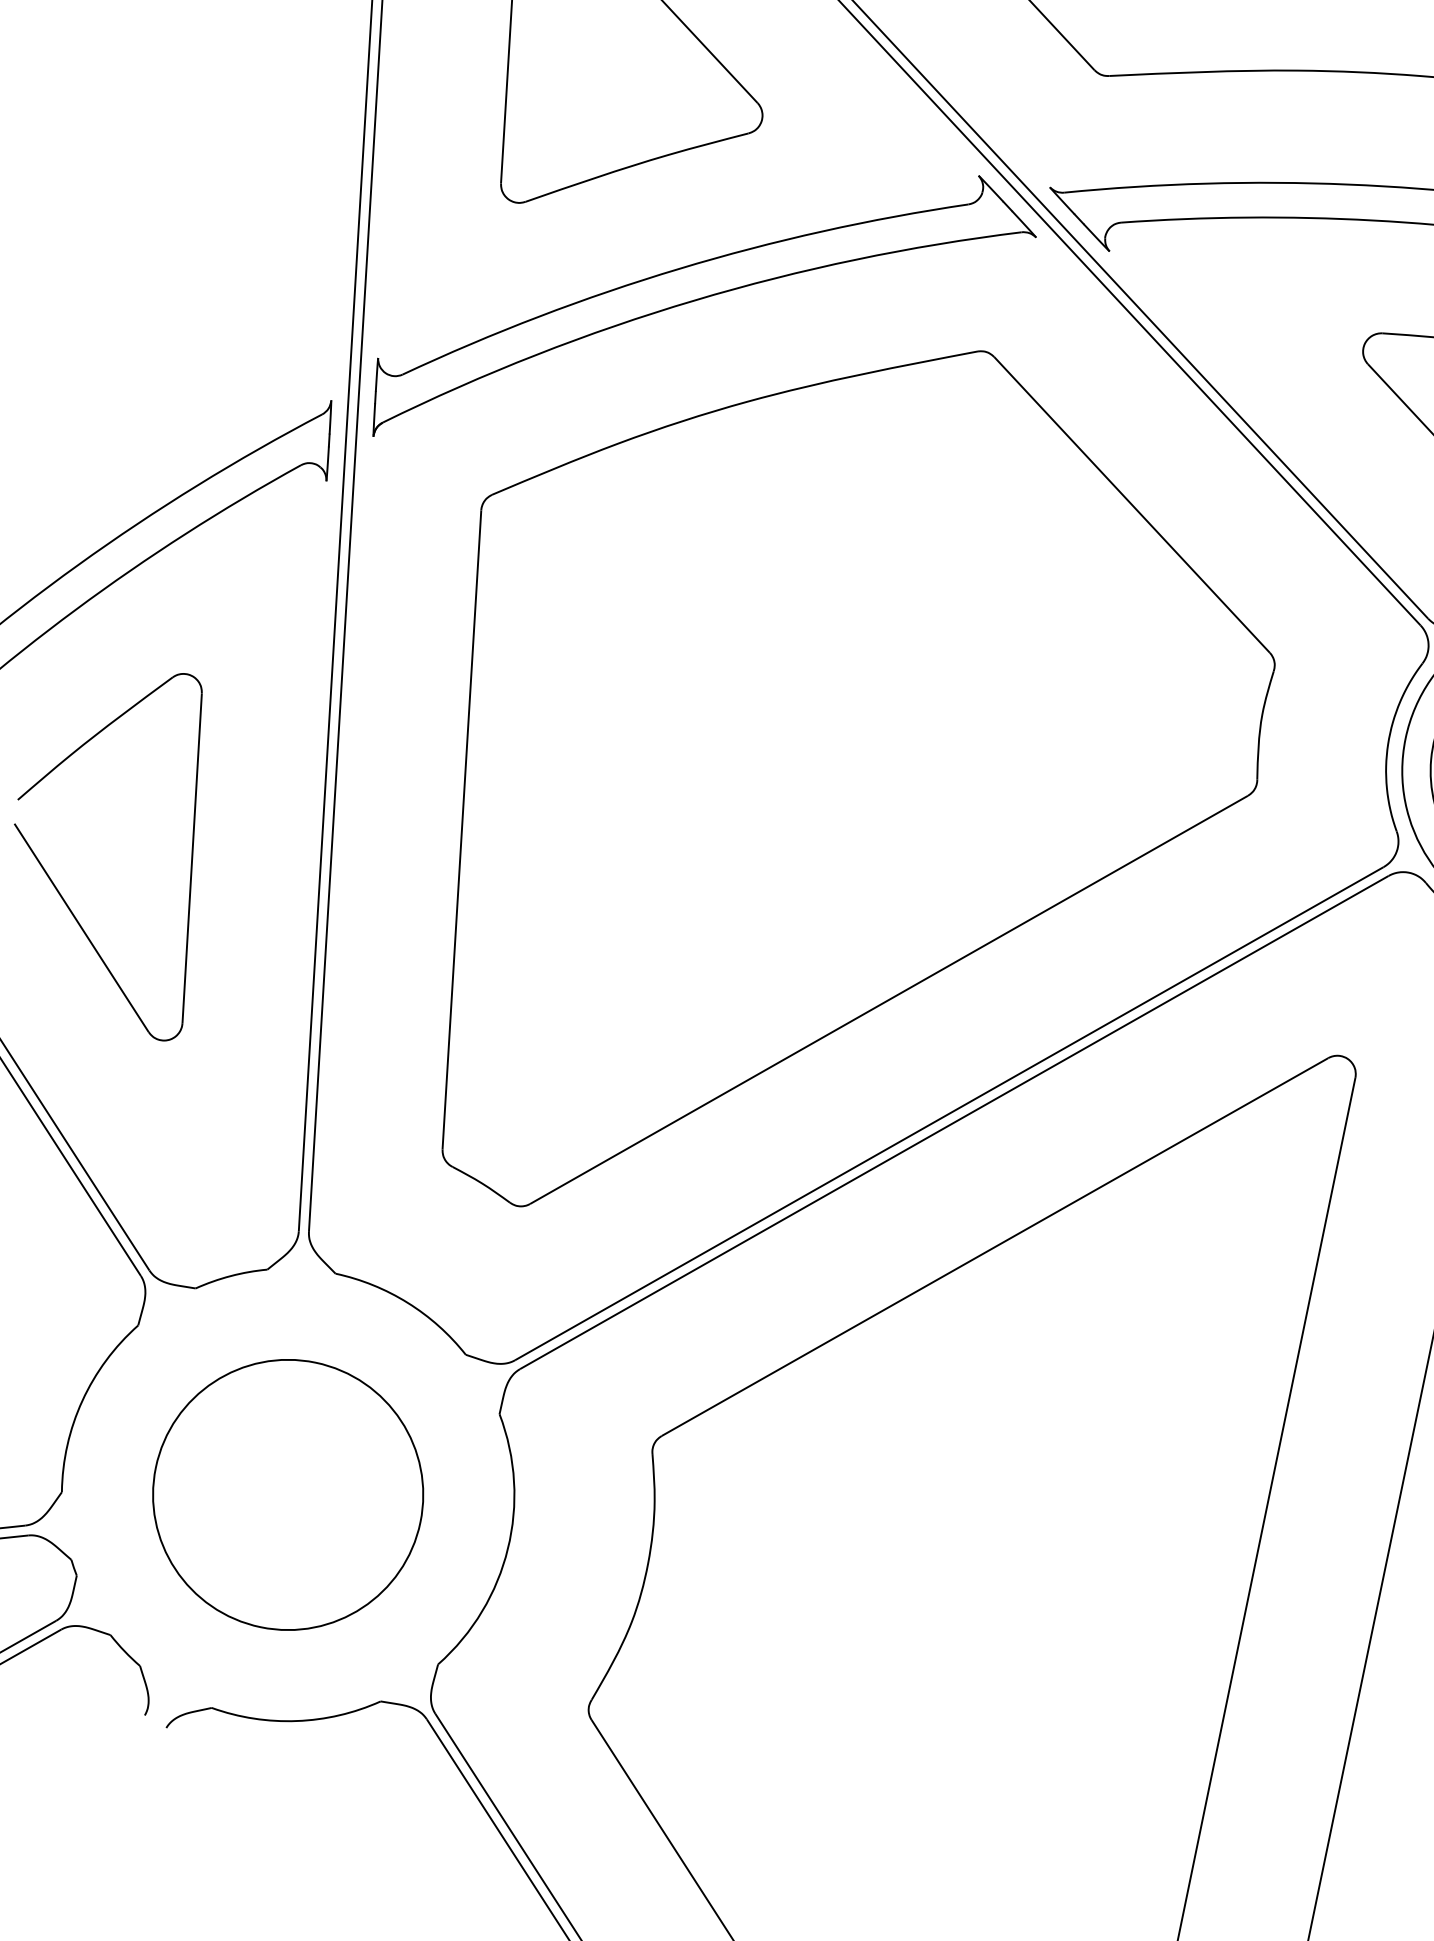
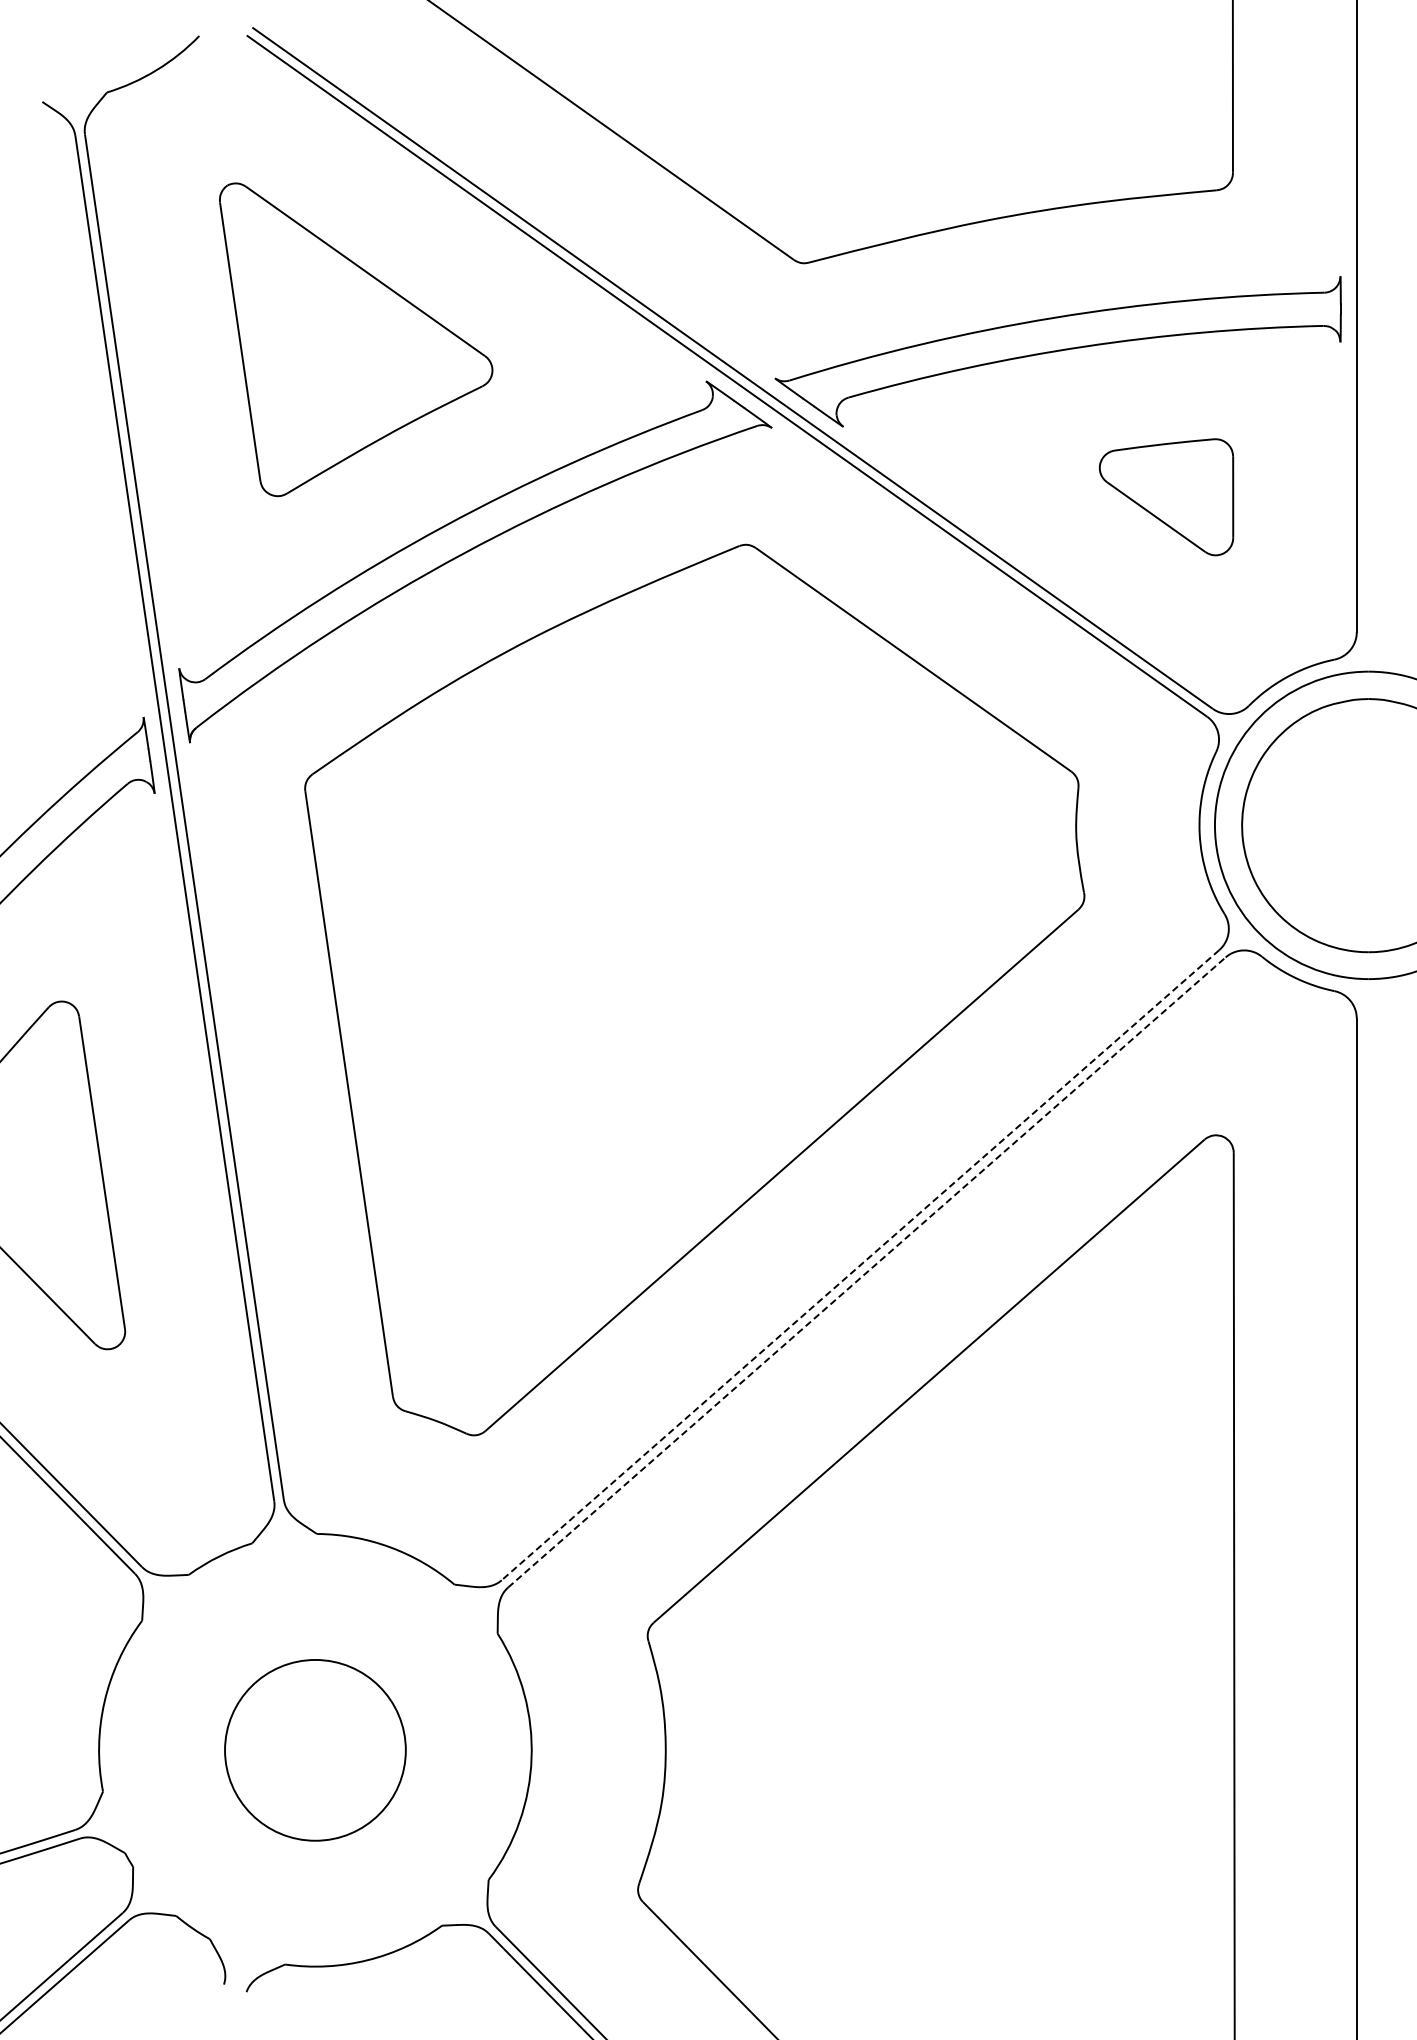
line: (948, 1114) -> (859, 1266), solid -> dashed
line: (955, 1121) -> (867, 1271), solid -> dashed
circle: (288, 1495) -> (315, 1750), size x0.7

